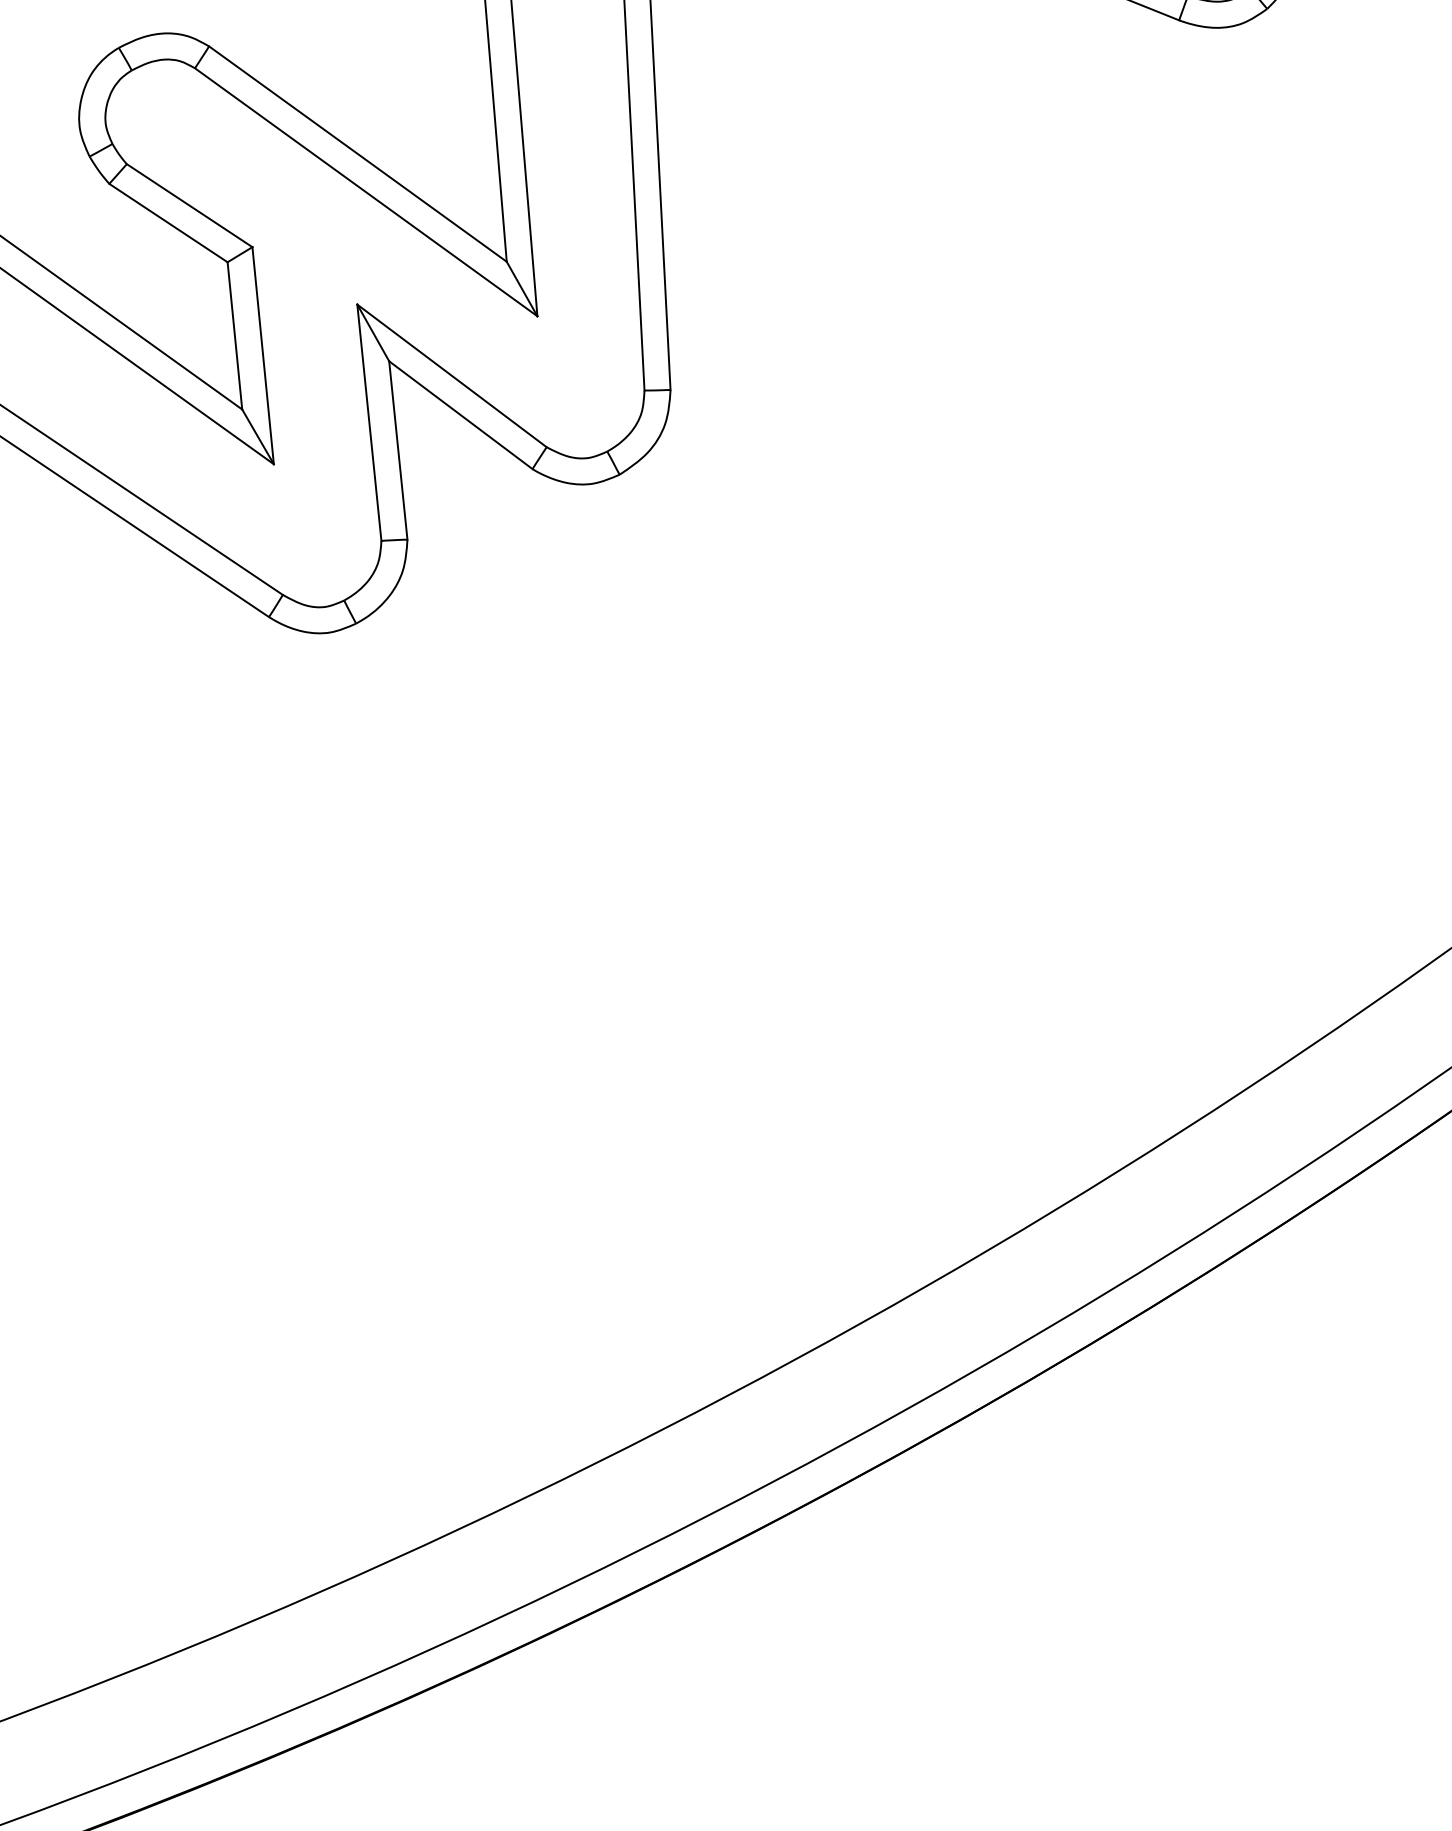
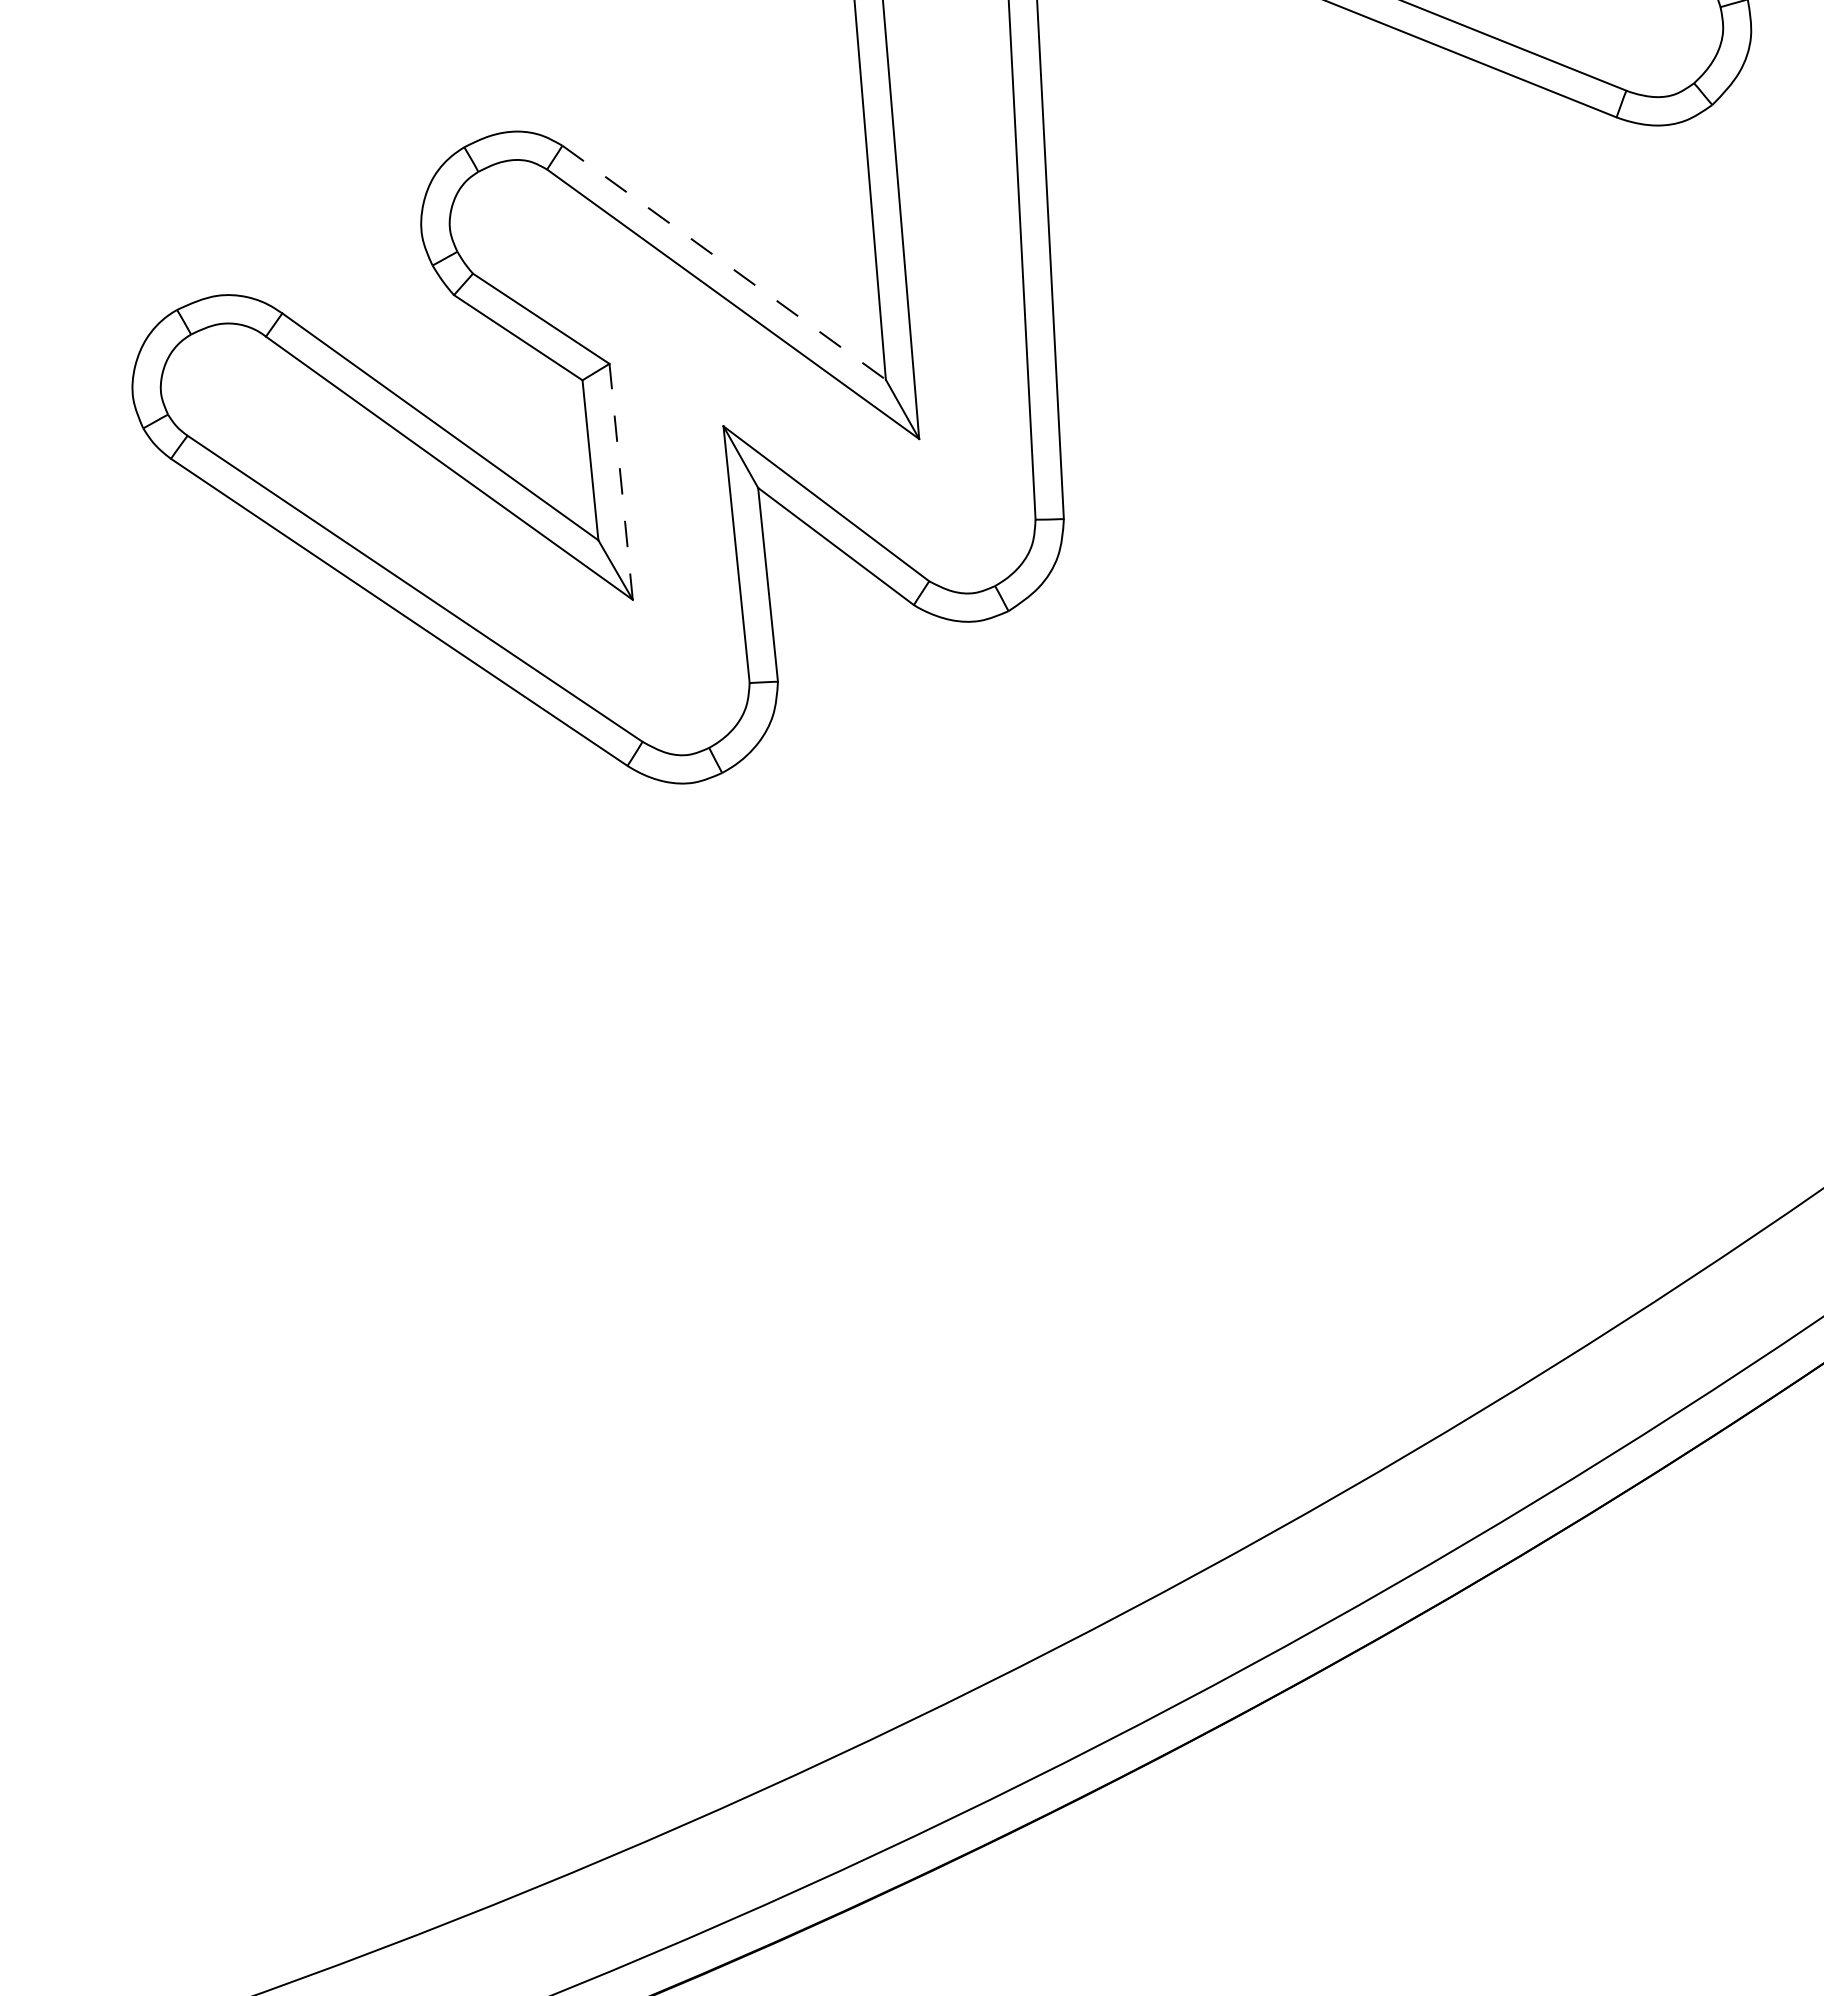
line: (358, 153) -> (724, 262), solid -> dashed
line: (263, 355) -> (621, 481), solid -> dashed

